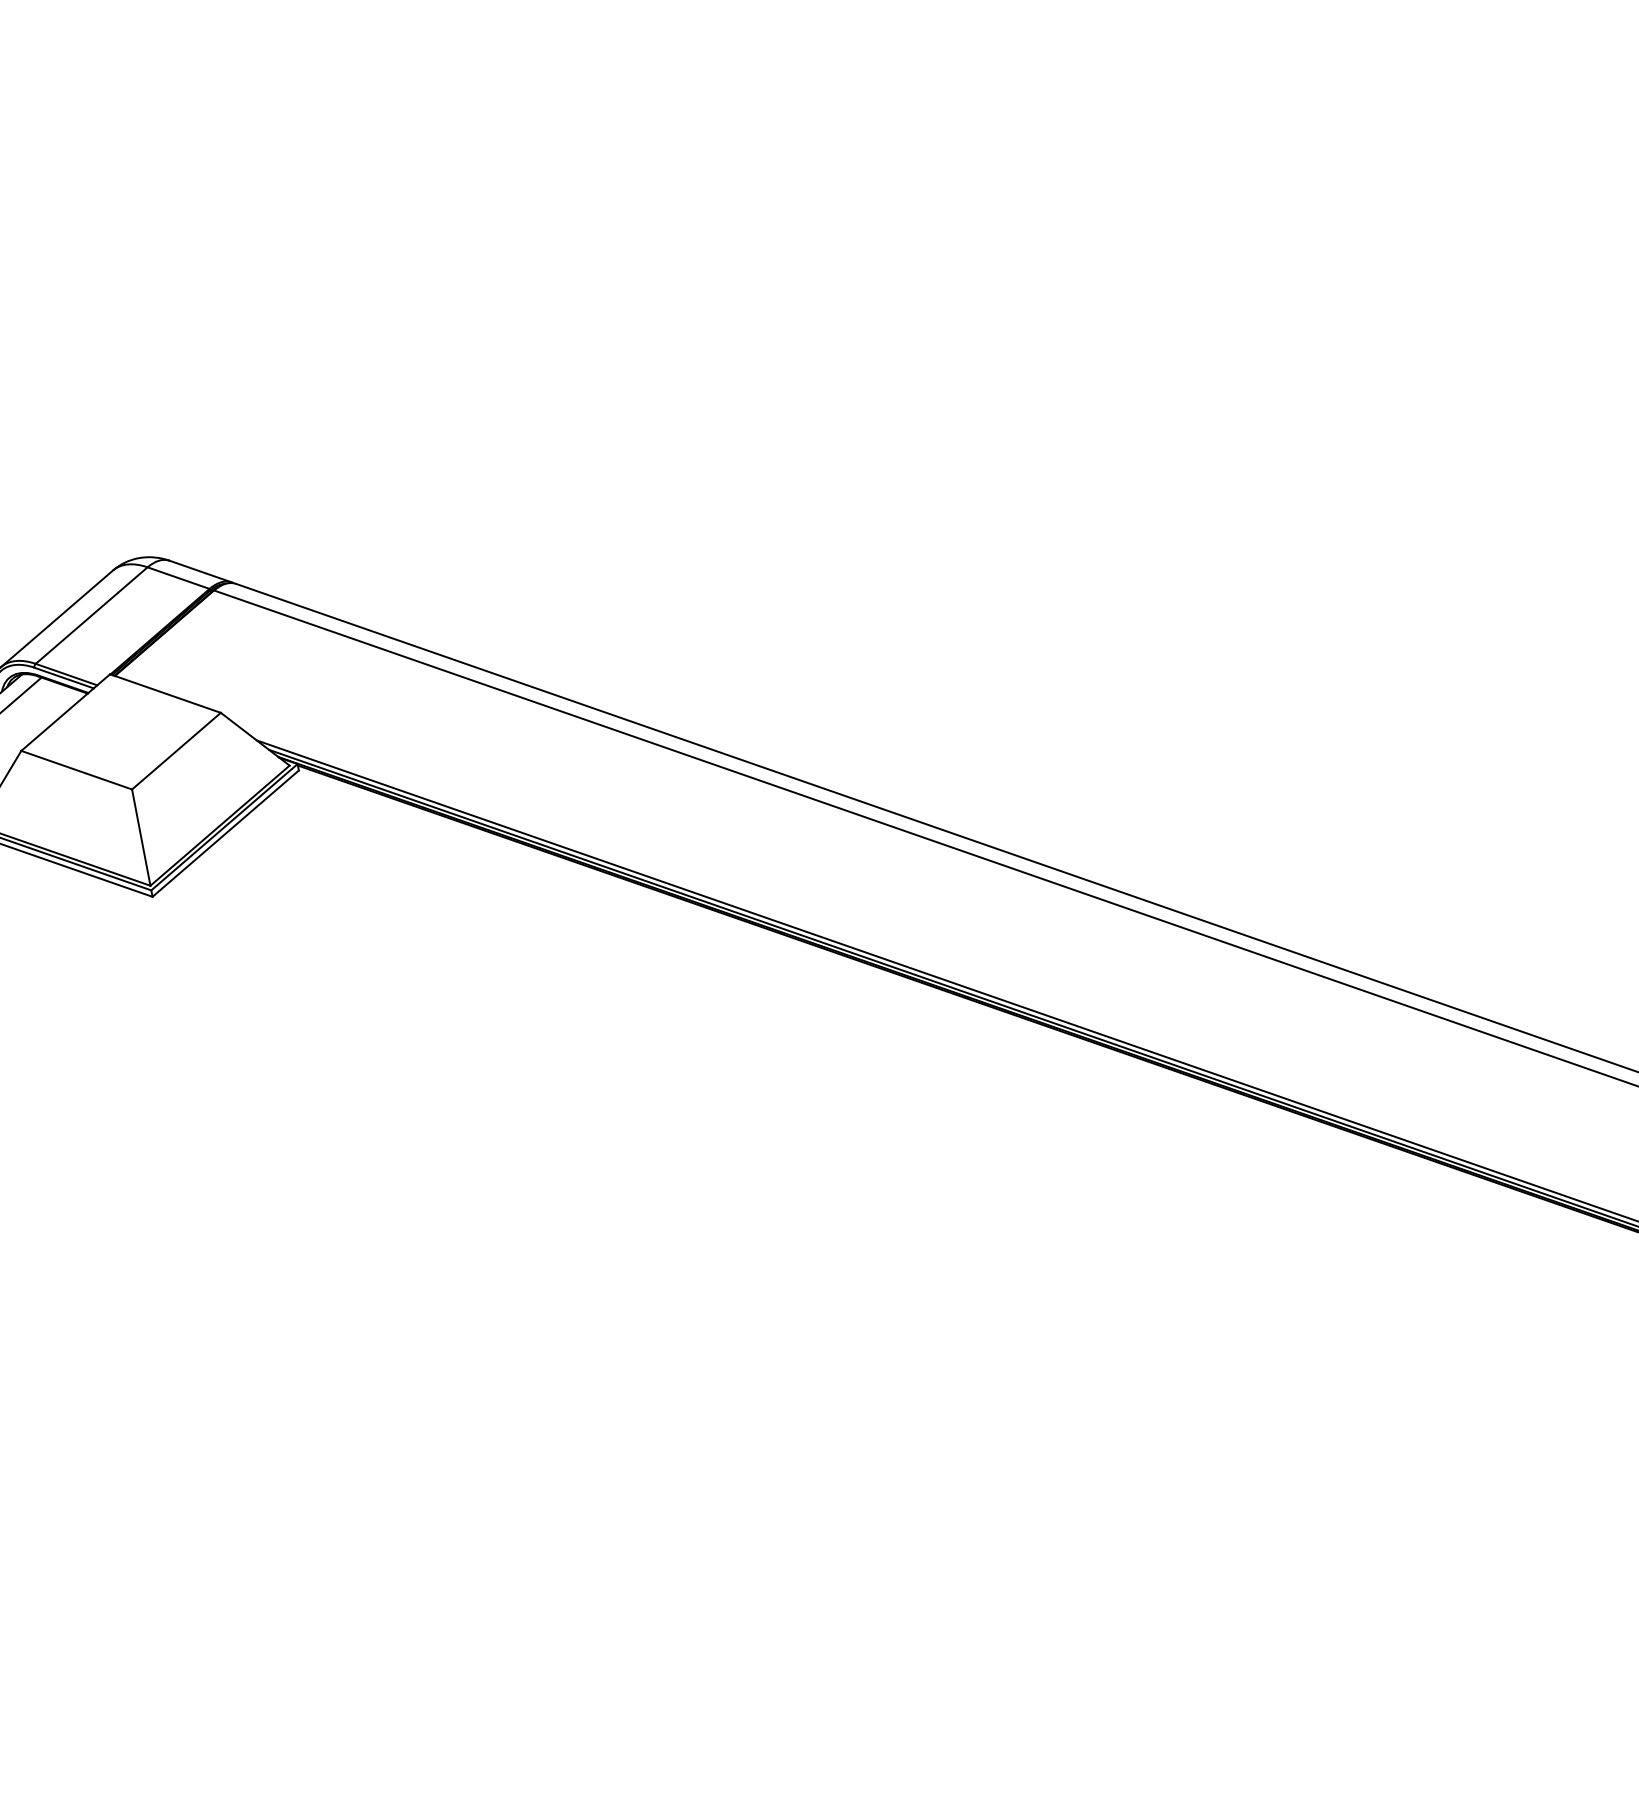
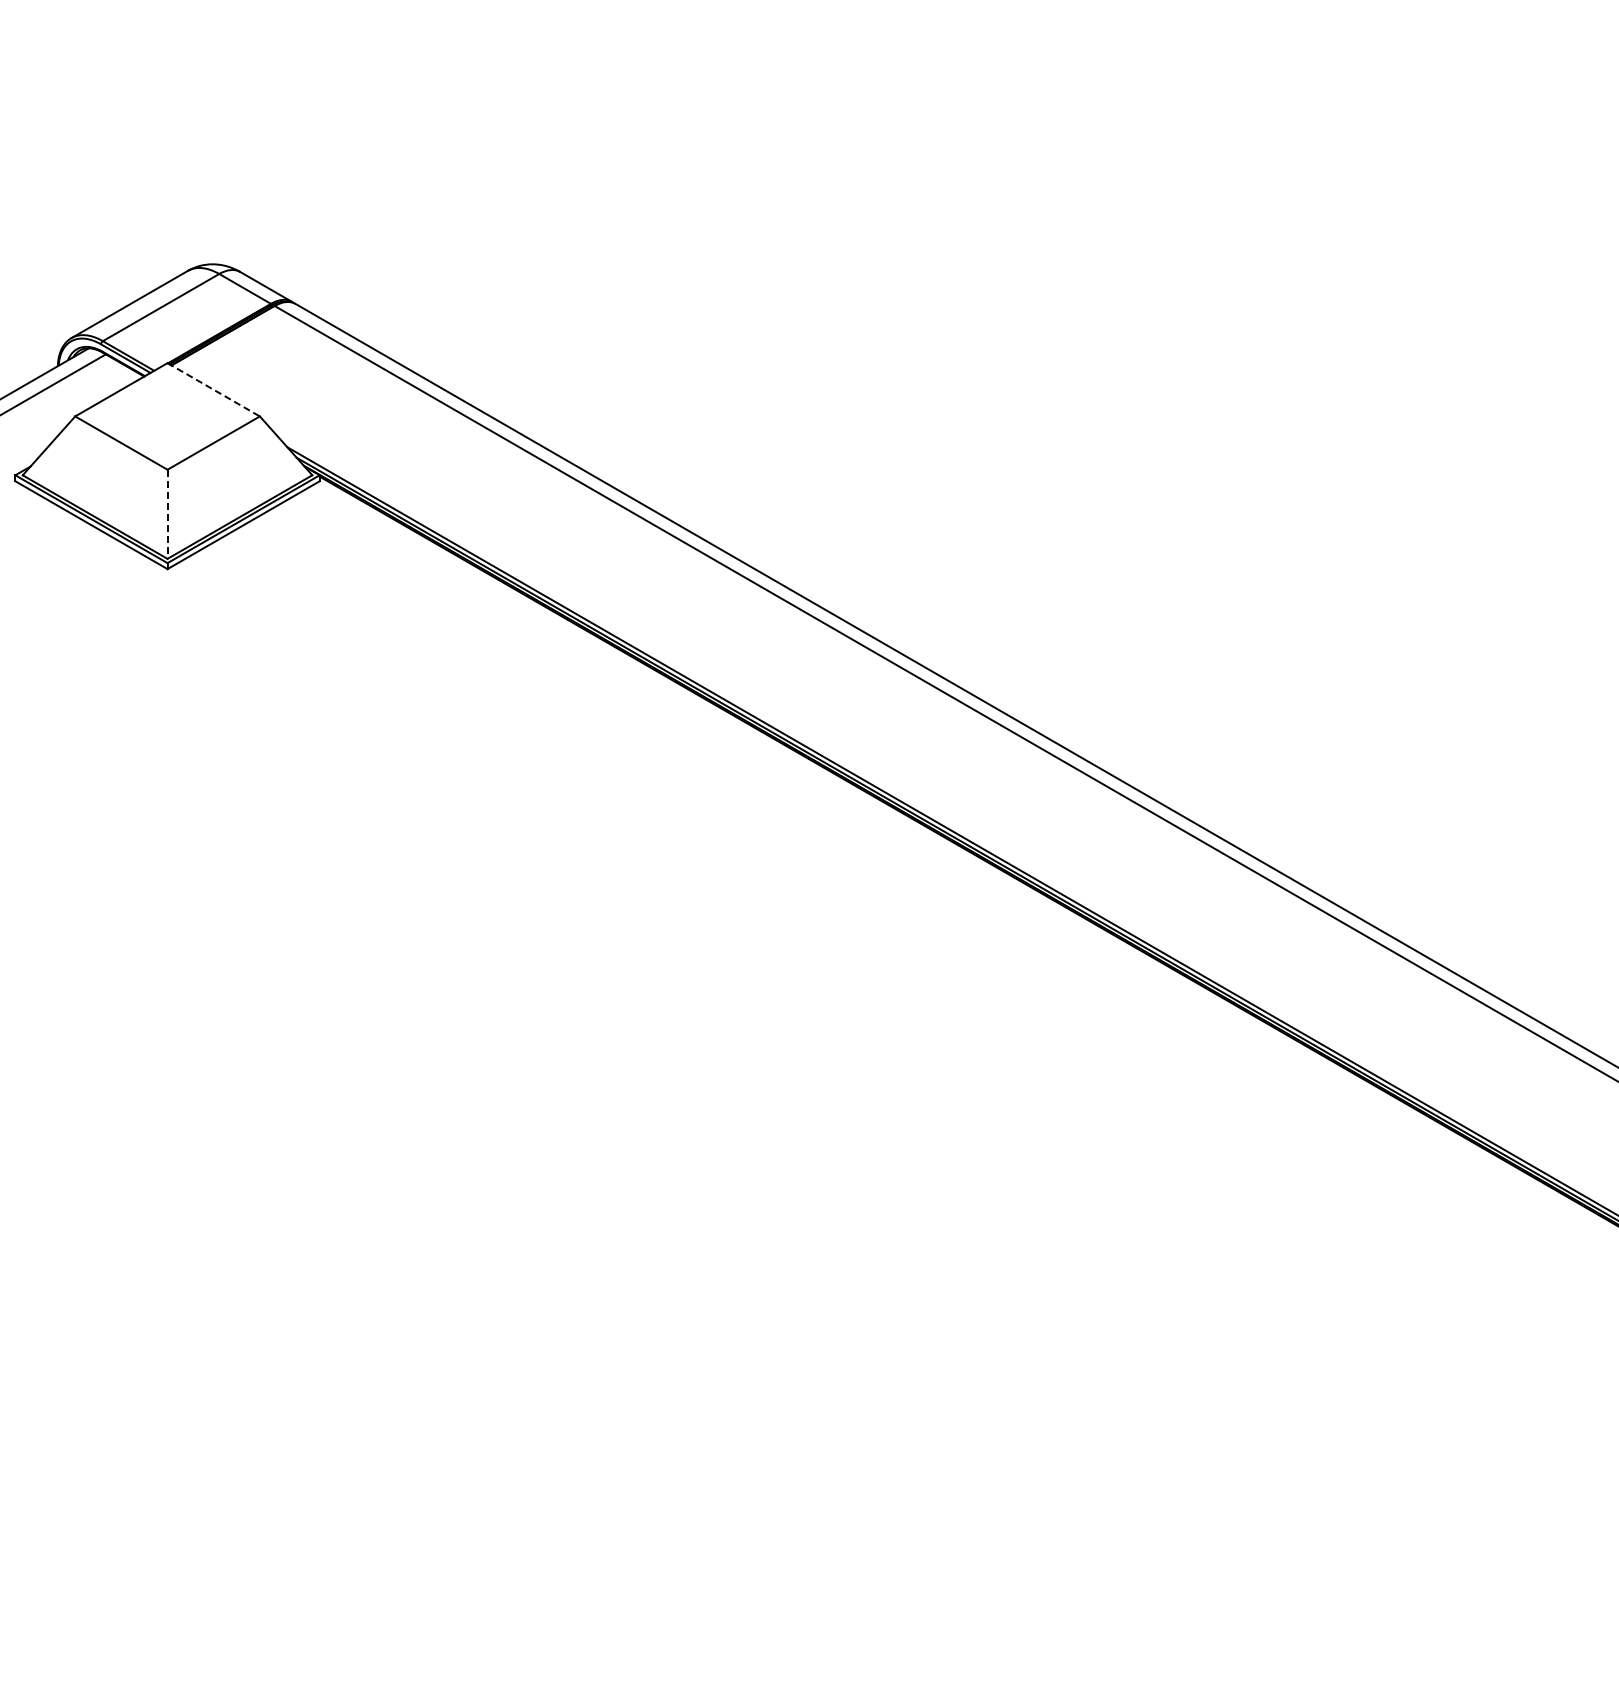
line: (166, 694) -> (214, 390), solid -> dashed
line: (141, 837) -> (167, 514), solid -> dashed

